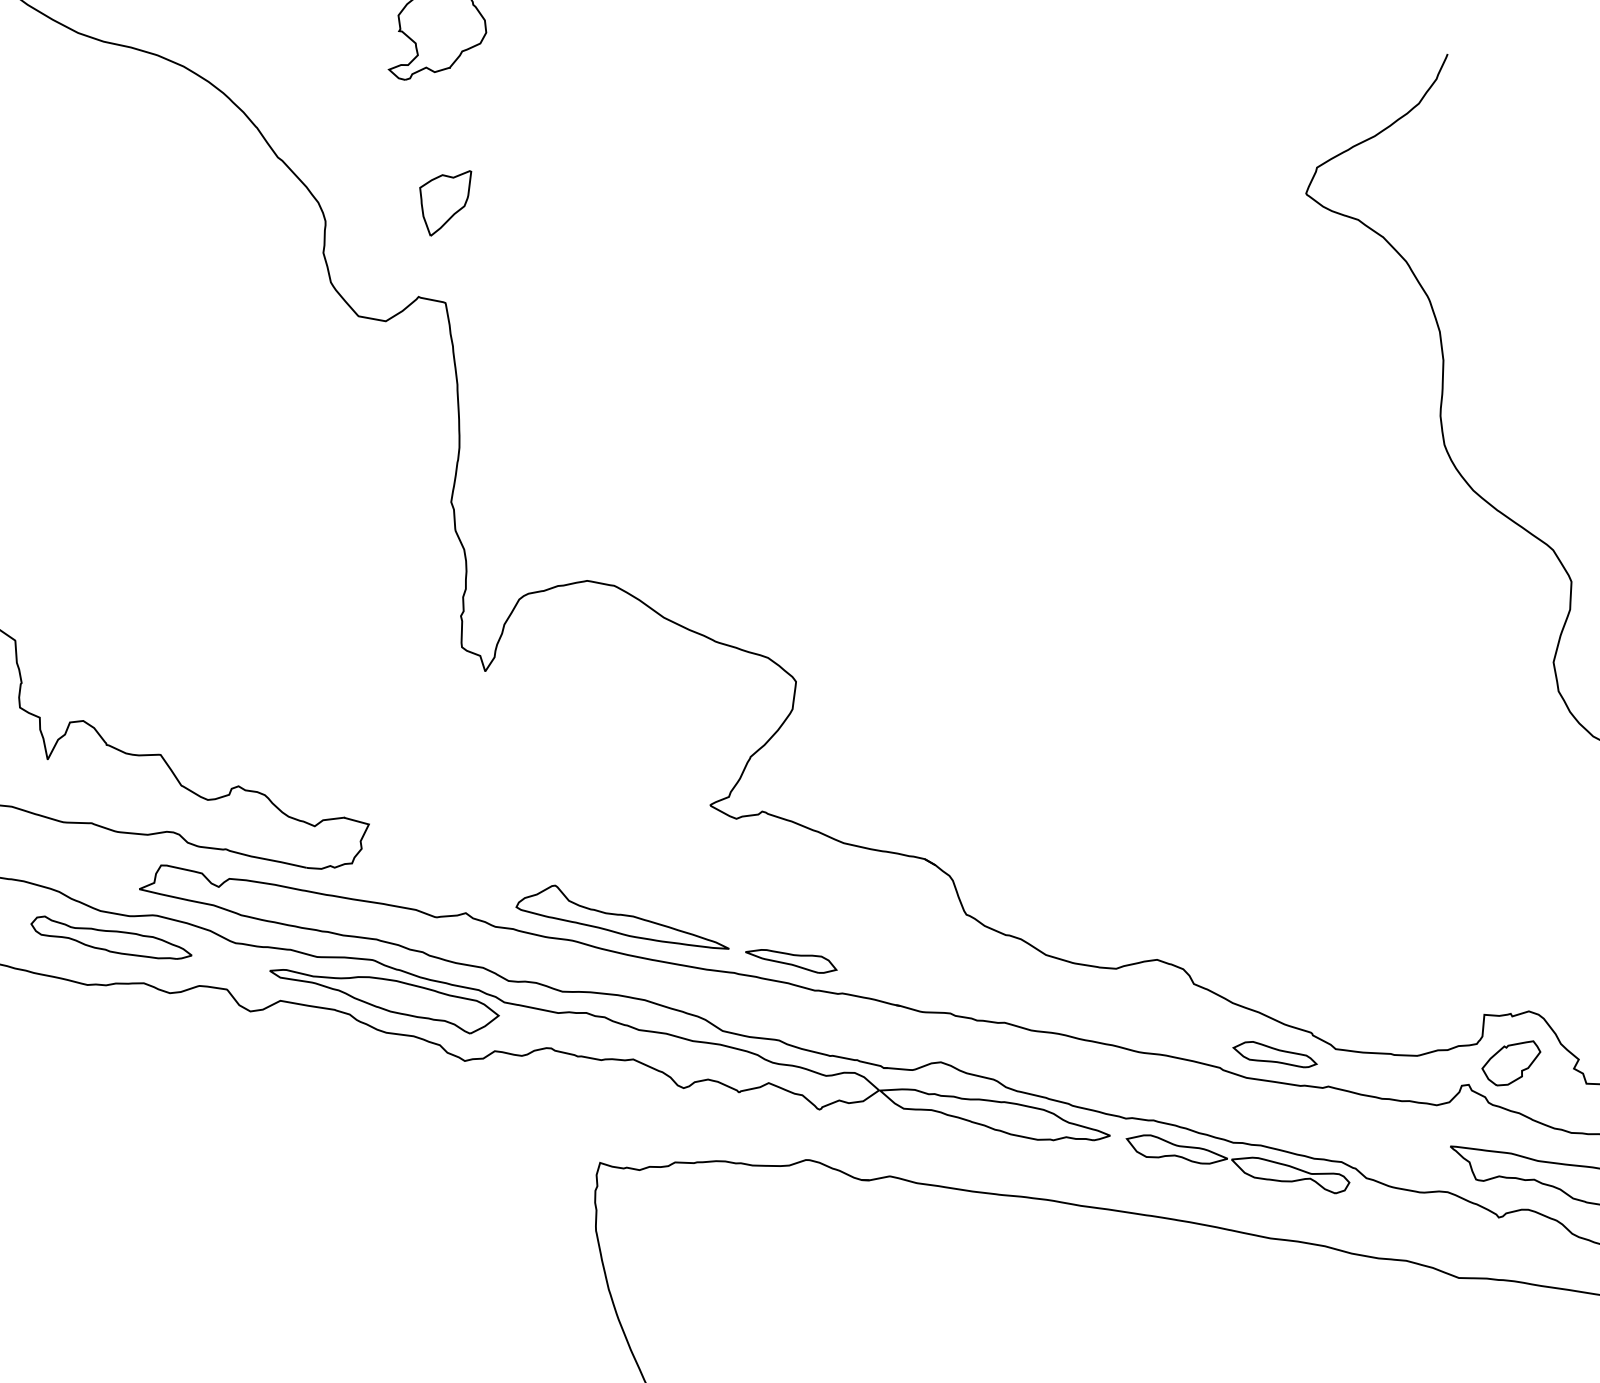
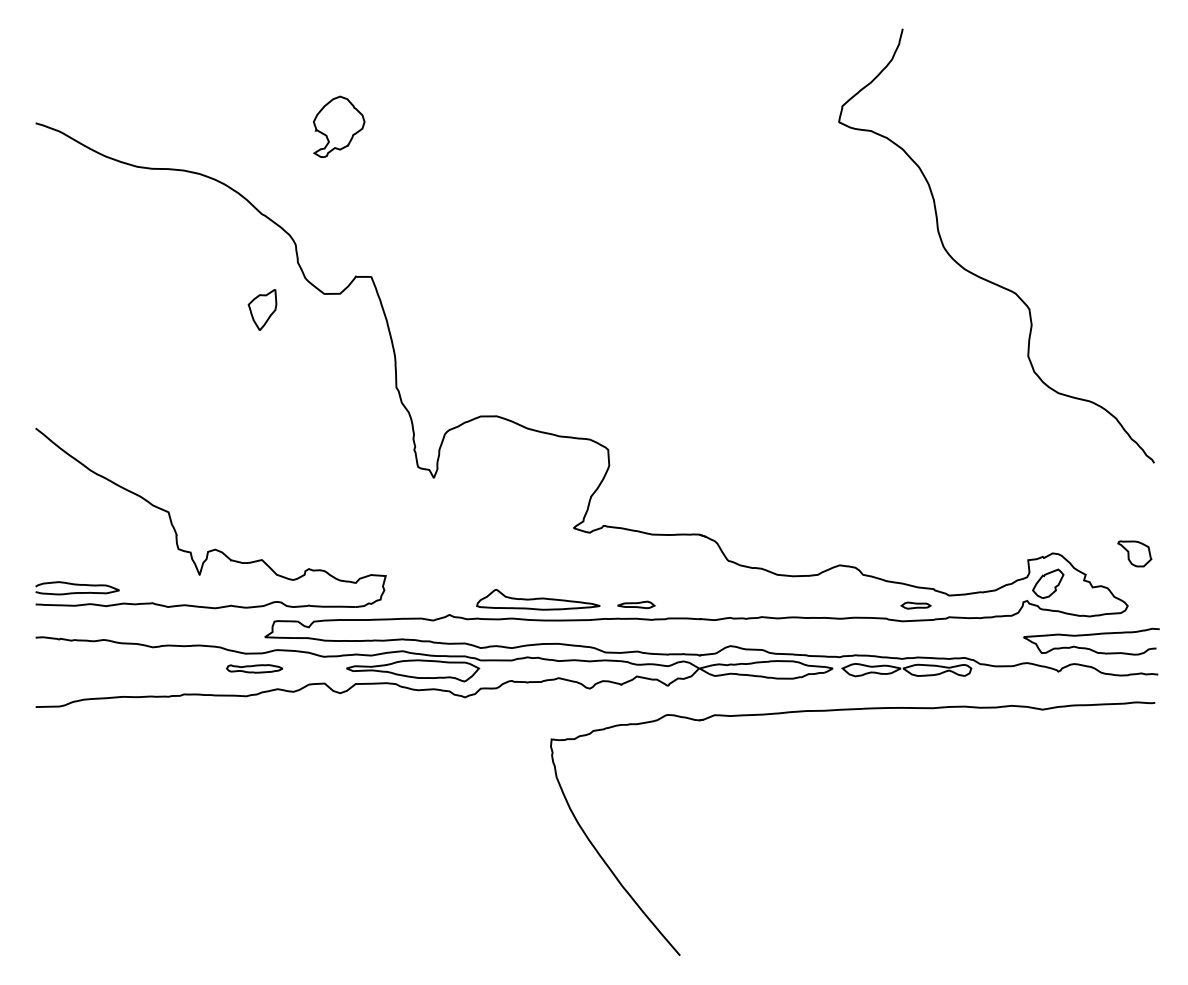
part: (442, 200) -> (262, 309), moved
part: (110, 939) -> (254, 668), size x0.6
part: (792, 958) -> (636, 604), size x0.7
part: (1274, 1054) -> (915, 605), size x0.6

